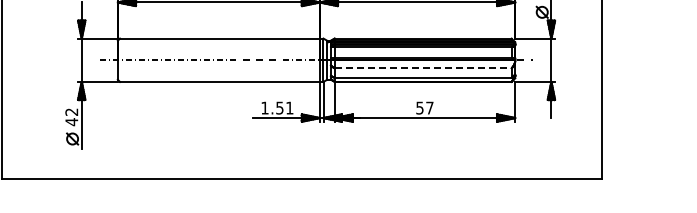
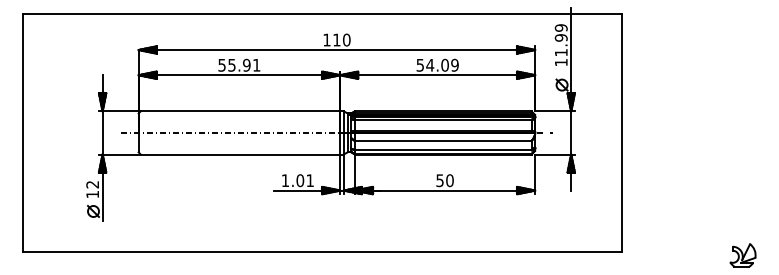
line: (423, 68) -> (443, 141), dashed -> solid
text: (280, 107) -> (300, 180), 1.51 -> 1.01
text: (429, 107) -> (449, 180), 57 -> 50
text: (71, 121) -> (92, 194), 42 -> 12

